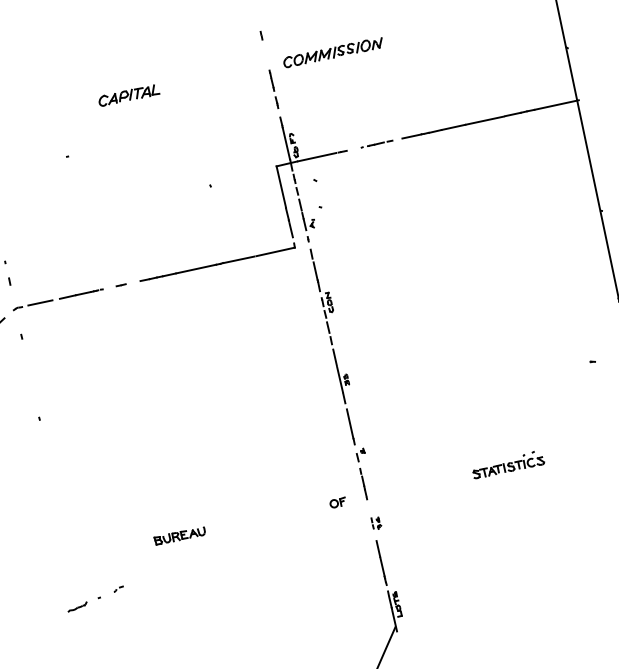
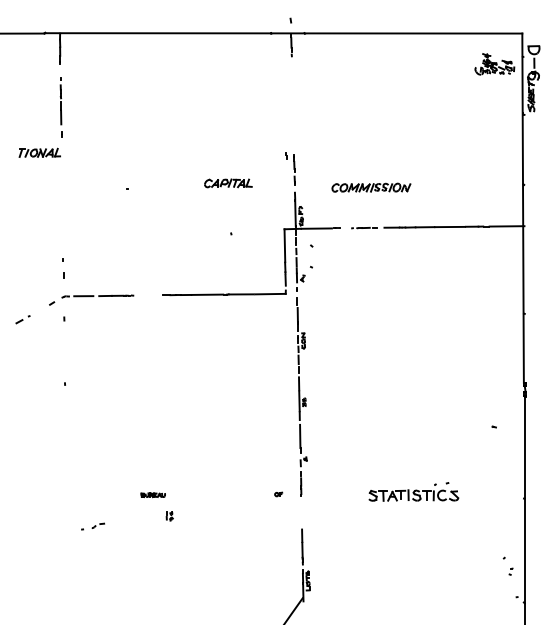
part: (261, 35) -> (286, 155), moved
part: (333, 52) -> (371, 187), moved
part: (129, 95) -> (228, 183), moved
part: (120, 285) -> (147, 295), removed
part: (507, 464) -> (413, 491), size x1.6
part: (337, 502) -> (278, 494), size x0.6
part: (376, 523) -> (169, 516), moved
part: (178, 536) -> (152, 495), size x0.6
part: (118, 588) -> (98, 525), size x1.6
line: (77, 607) -> (64, 533), removed

